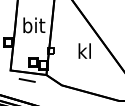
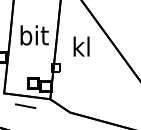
text: (84, 50) -> (81, 45), moved

